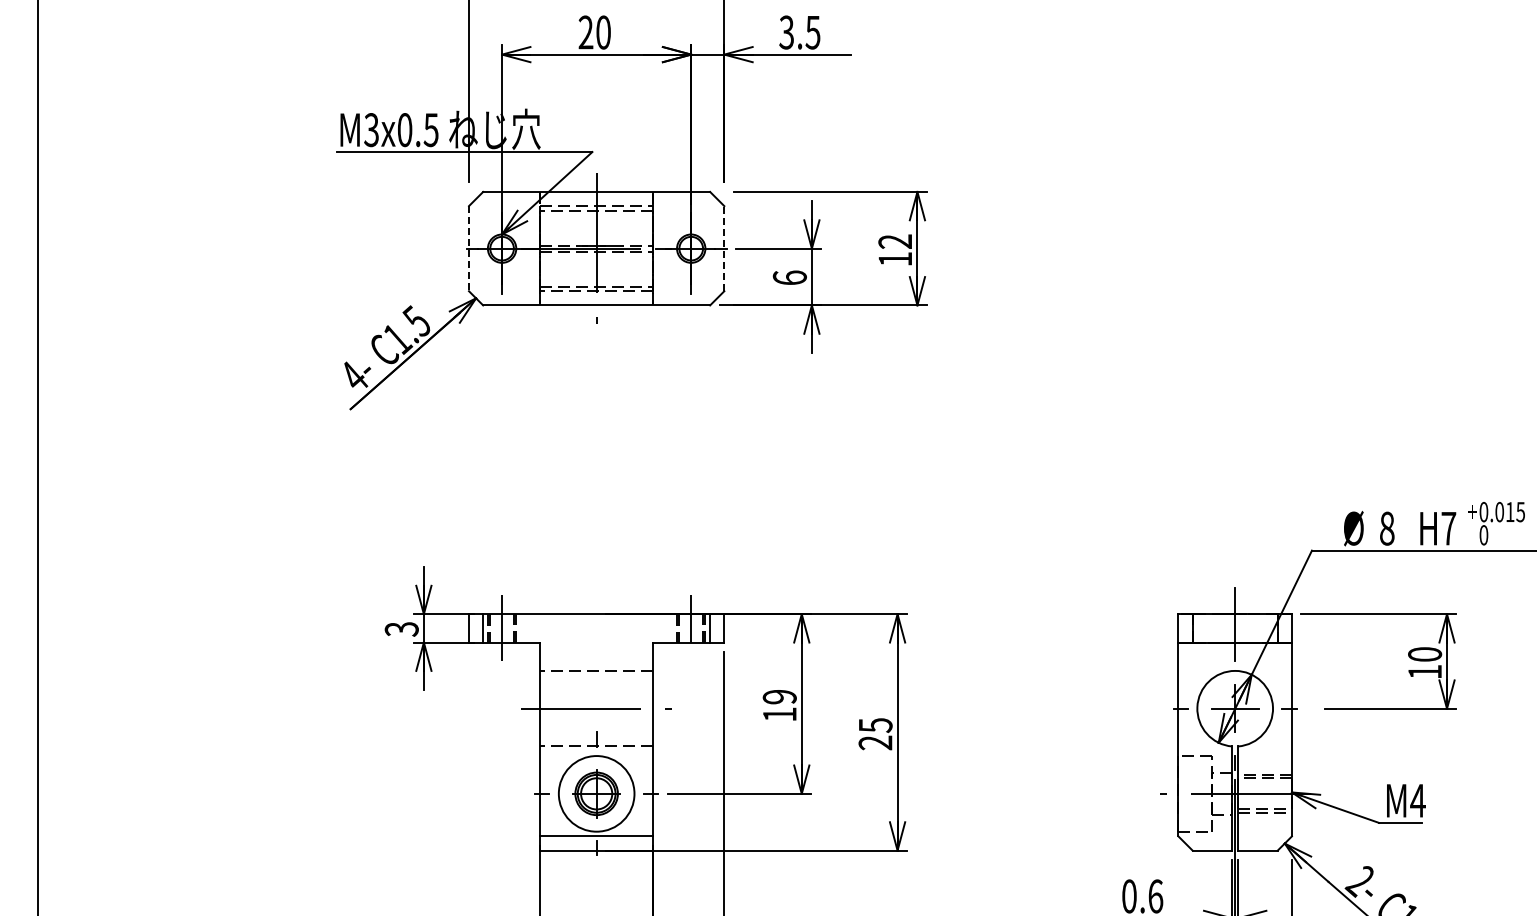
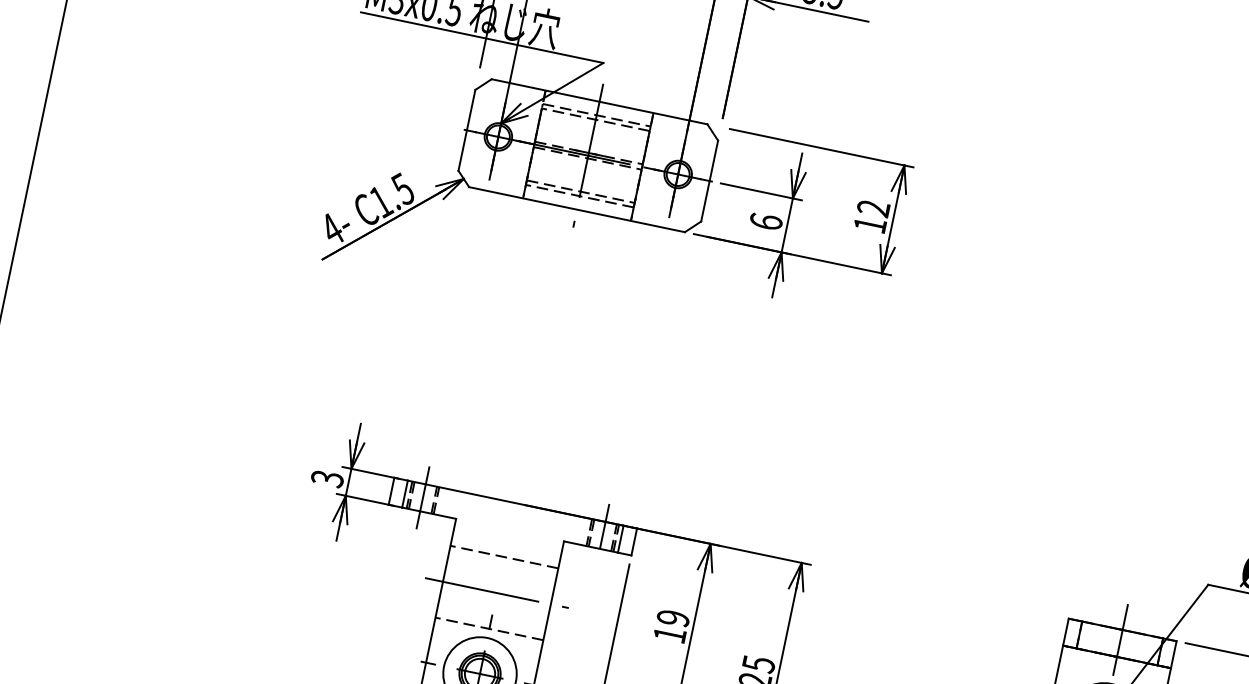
line: (469, 248) -> (467, 130), dashed -> solid
line: (724, 248) -> (709, 180), dashed -> solid

